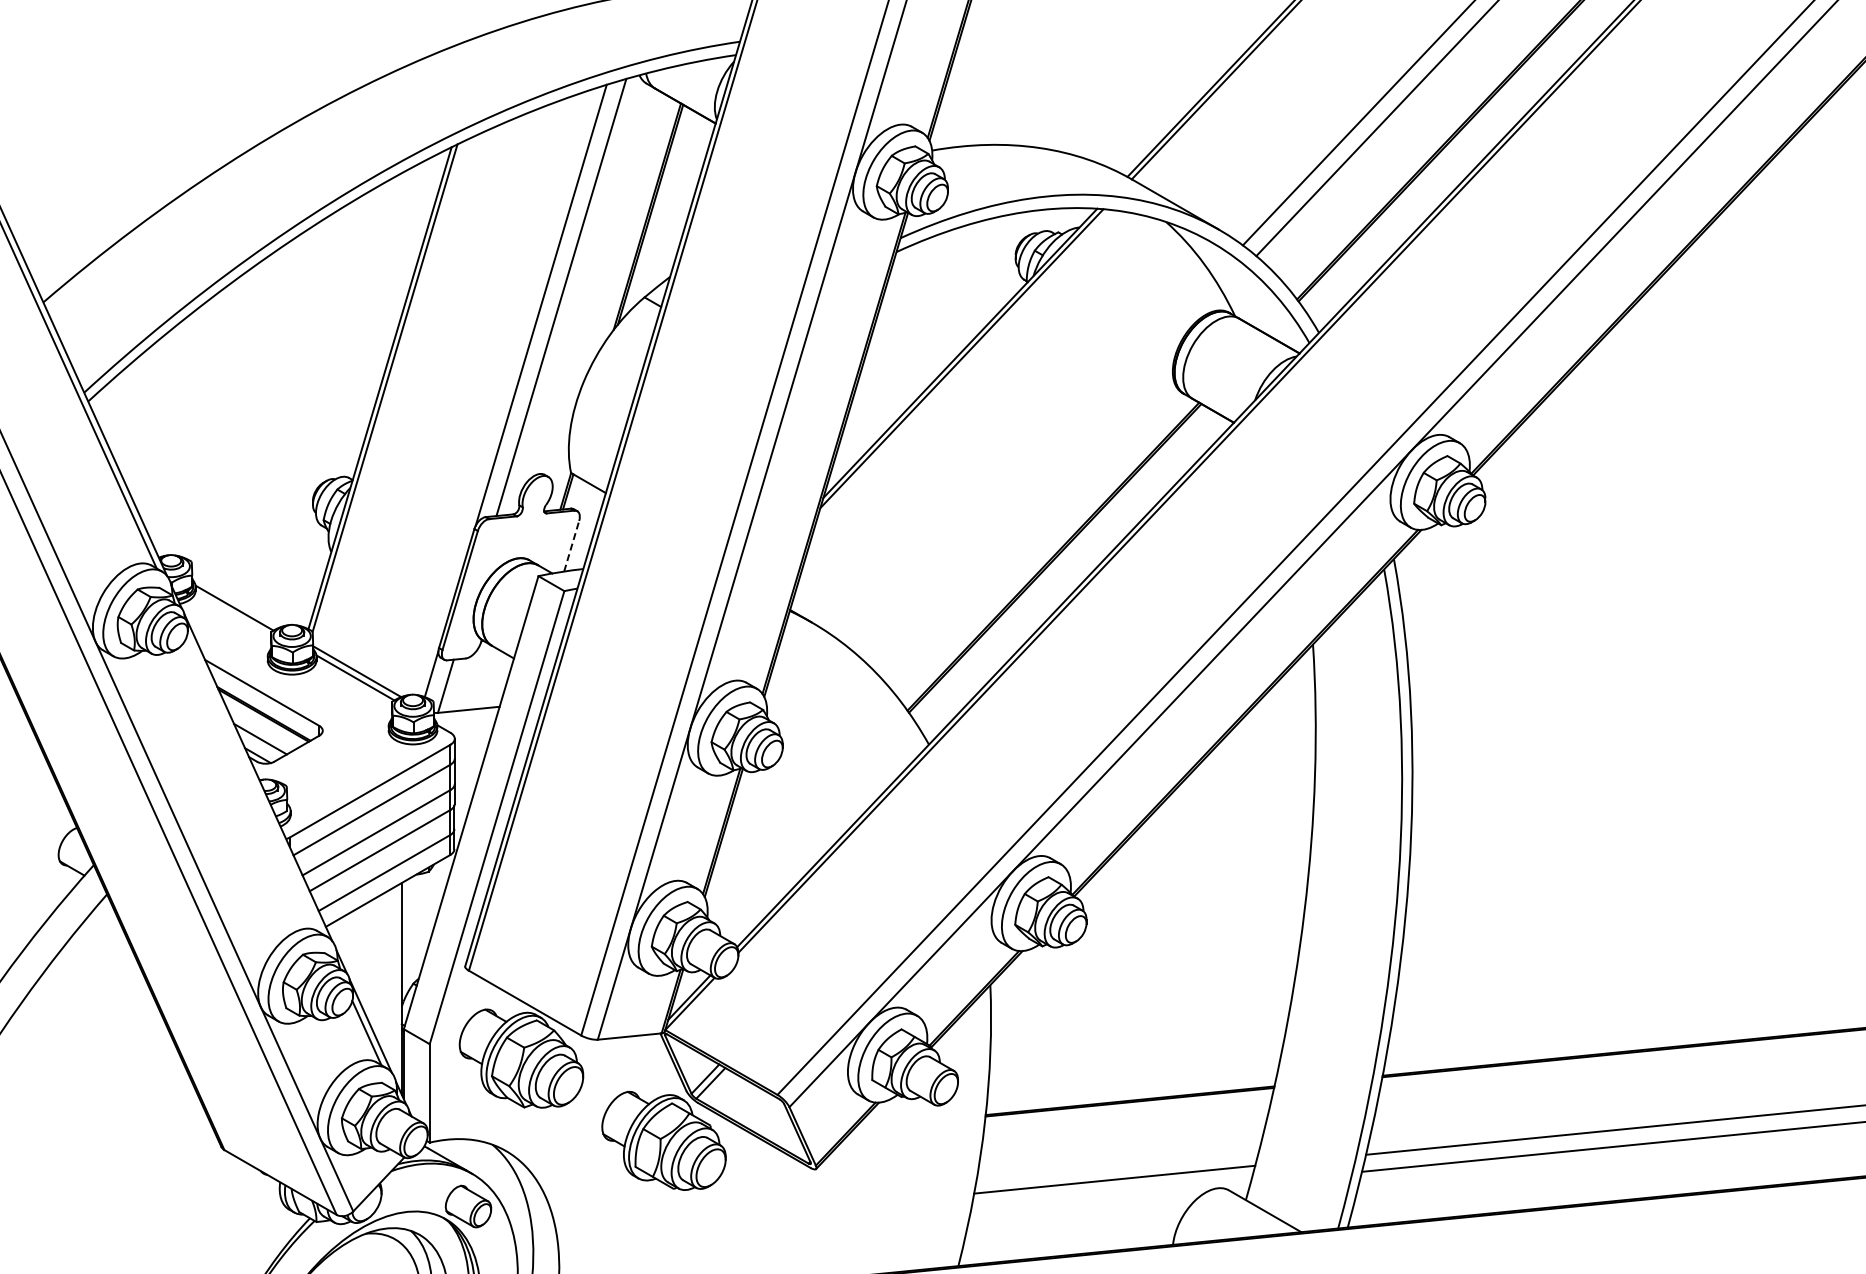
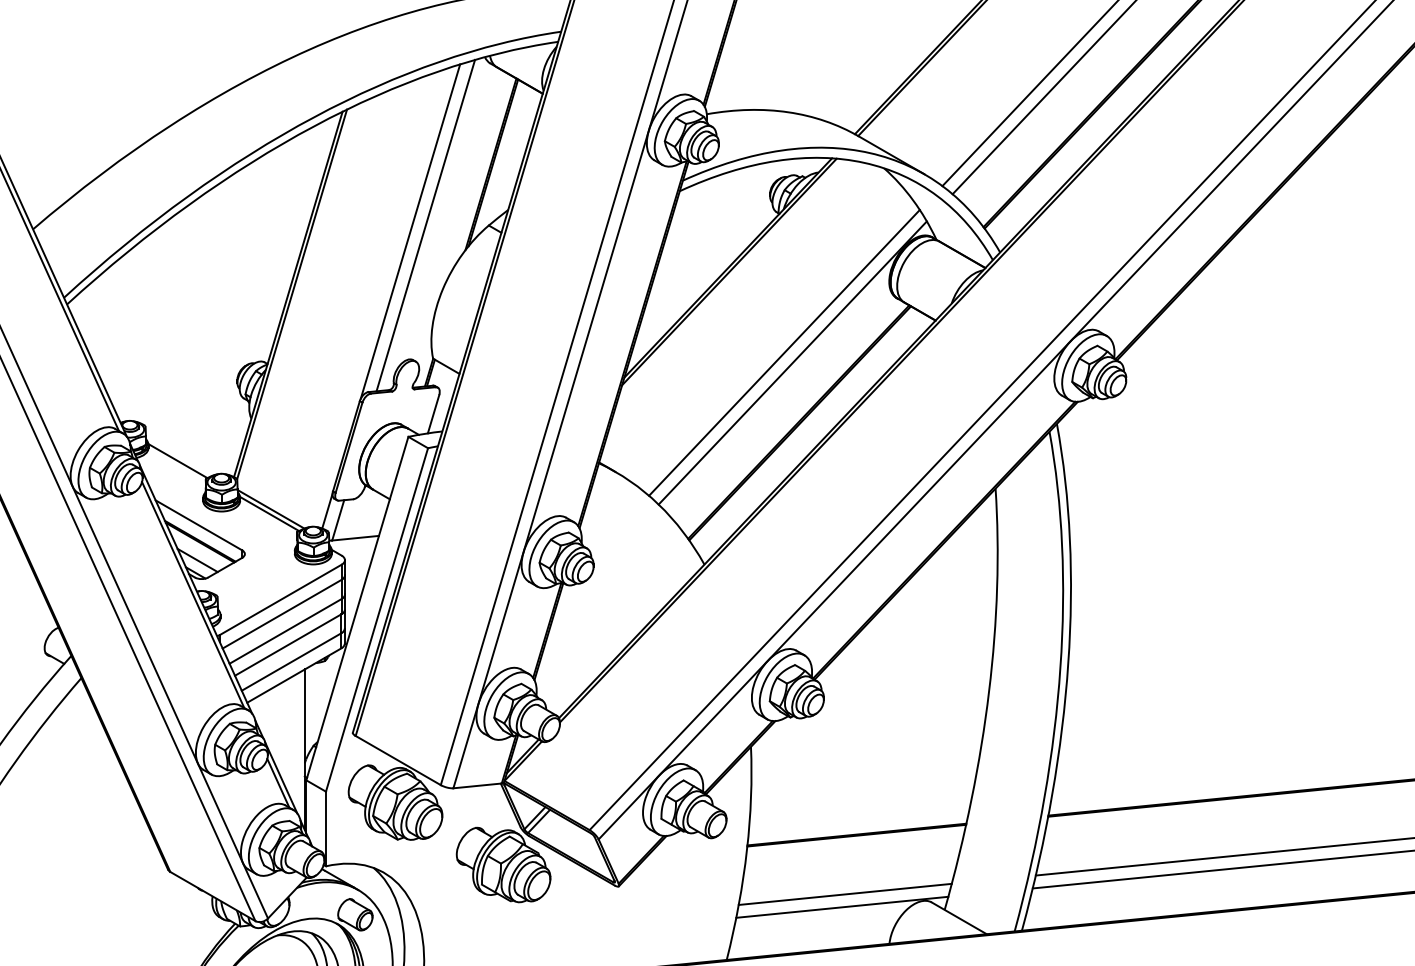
line: (1034, 464) -> (784, 352), added
line: (1045, 478) -> (792, 362), added
line: (571, 545) -> (433, 413), dashed -> solid
line: (254, 784) -> (193, 594), added
line: (1110, 1196) -> (842, 907), added

